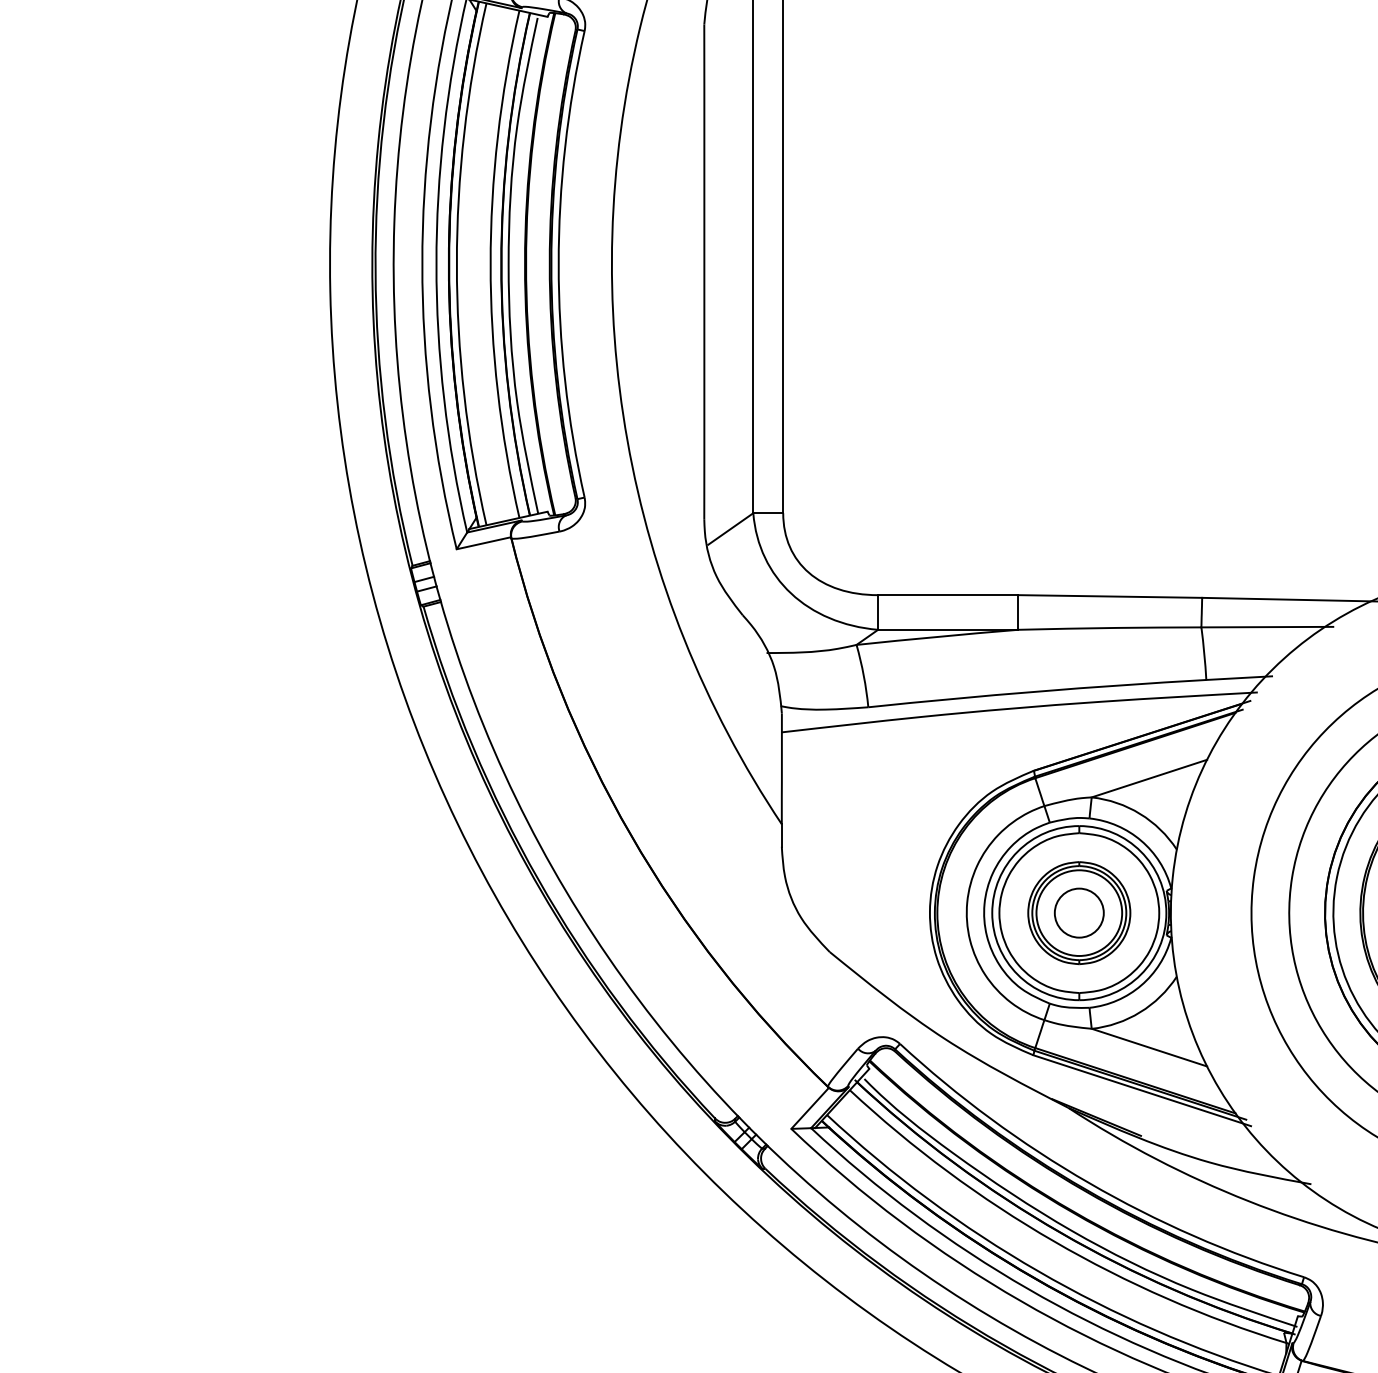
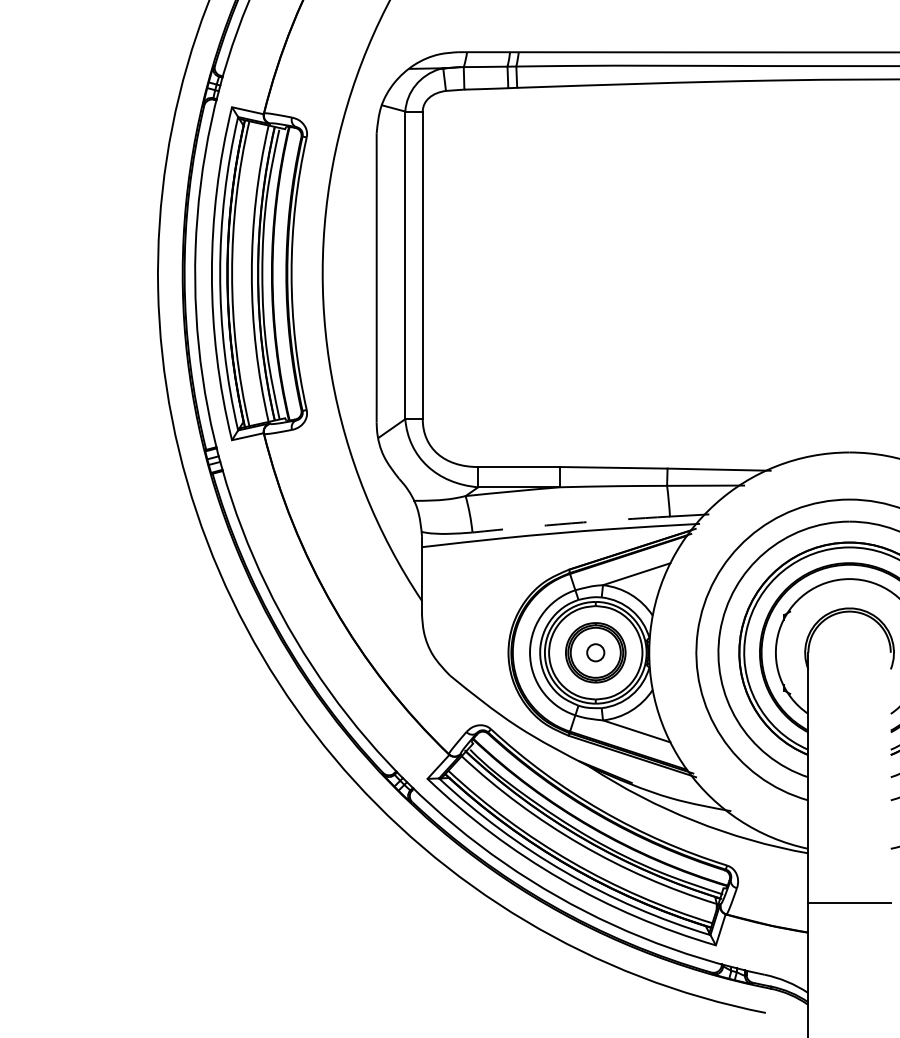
arc: (1037, 691) -> (571, 523), solid -> dashed
circle: (1078, 912) -> (595, 652), size x0.6

